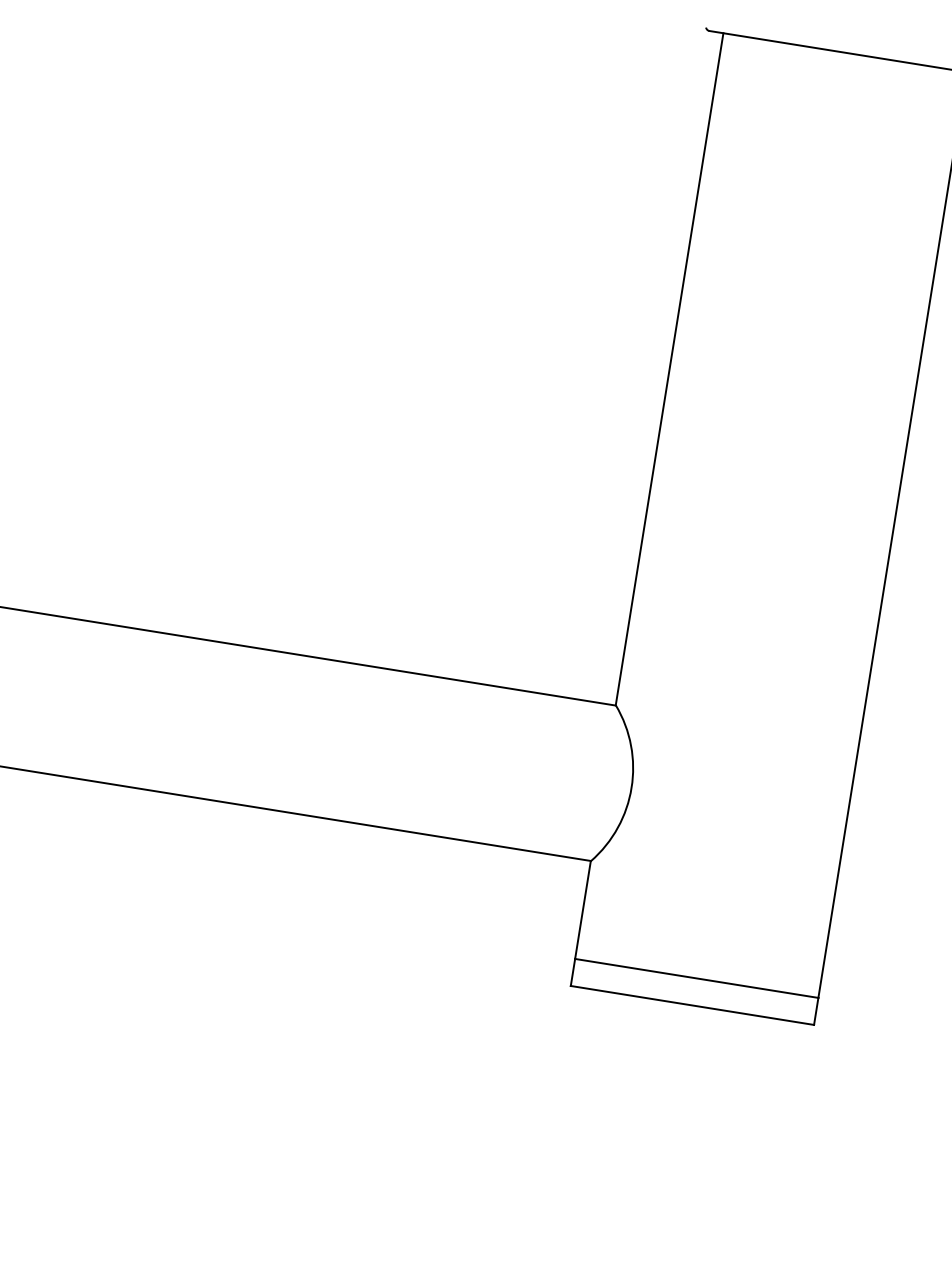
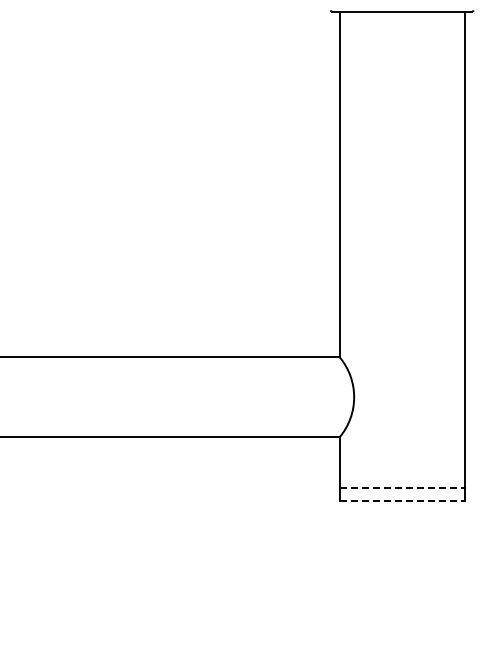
line: (697, 978) -> (402, 487), solid -> dashed
line: (693, 1005) -> (402, 501), solid -> dashed

